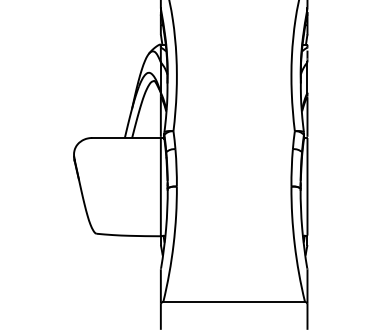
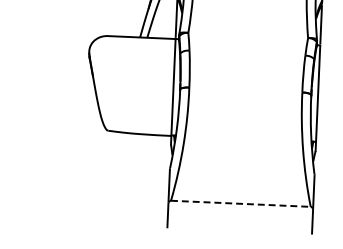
line: (234, 301) -> (241, 203), solid -> dashed

